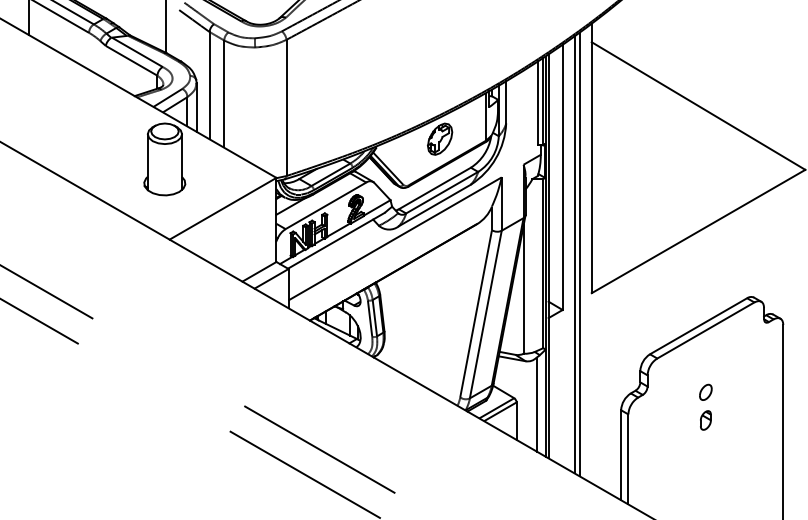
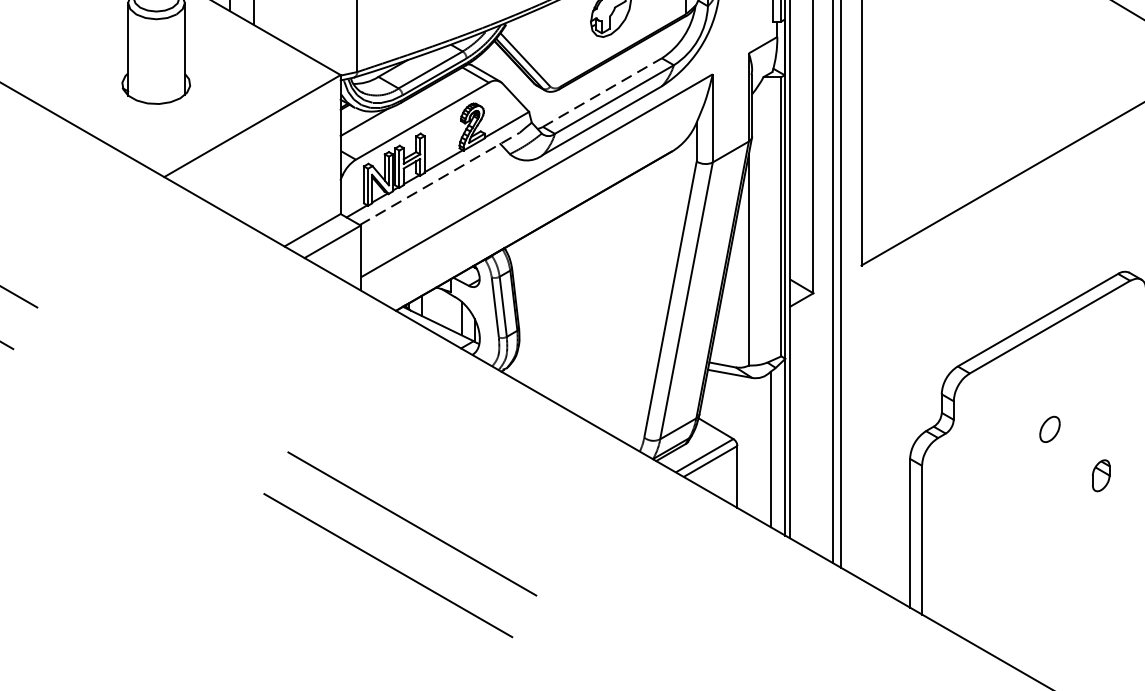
line: (434, 188) -> (601, 92), solid -> dashed
line: (336, 240) -> (439, 178), solid -> dashed
part: (705, 420) -> (1100, 475), moved

